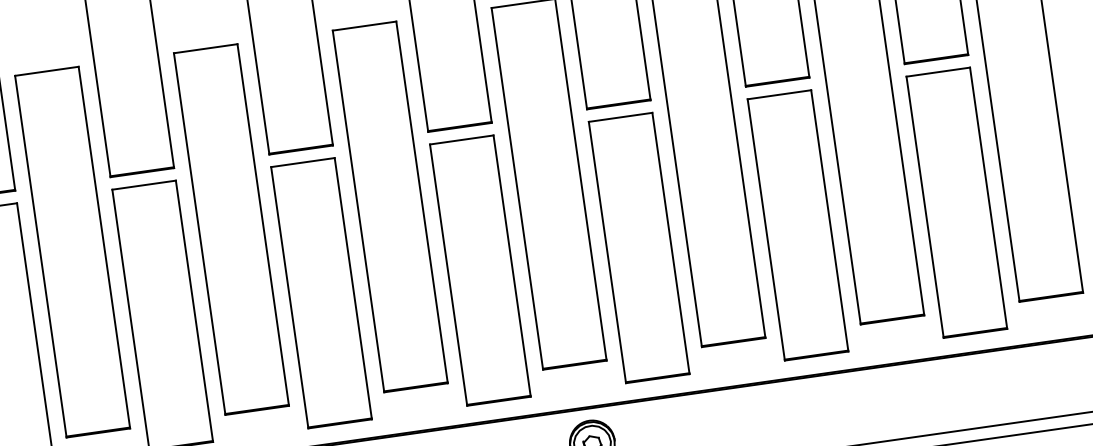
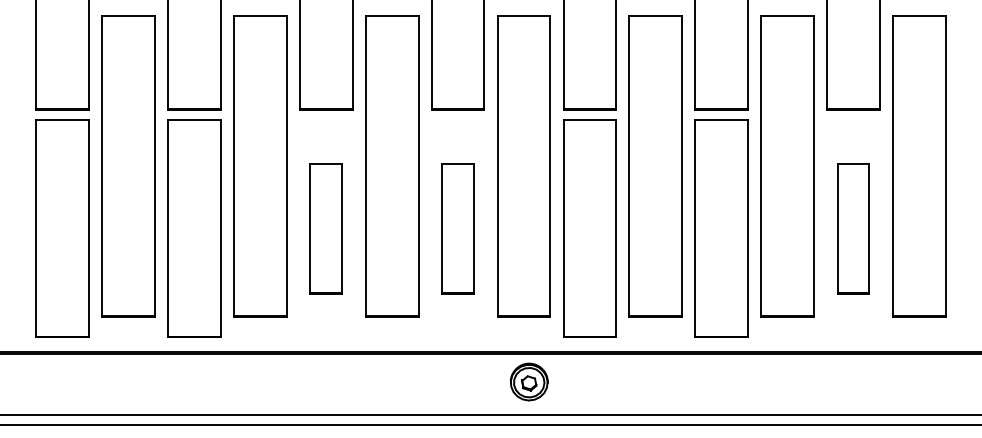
part: (956, 202) -> (853, 228), size x0.6
part: (479, 270) -> (457, 228), size x0.6
part: (321, 292) -> (326, 228), size x0.6

